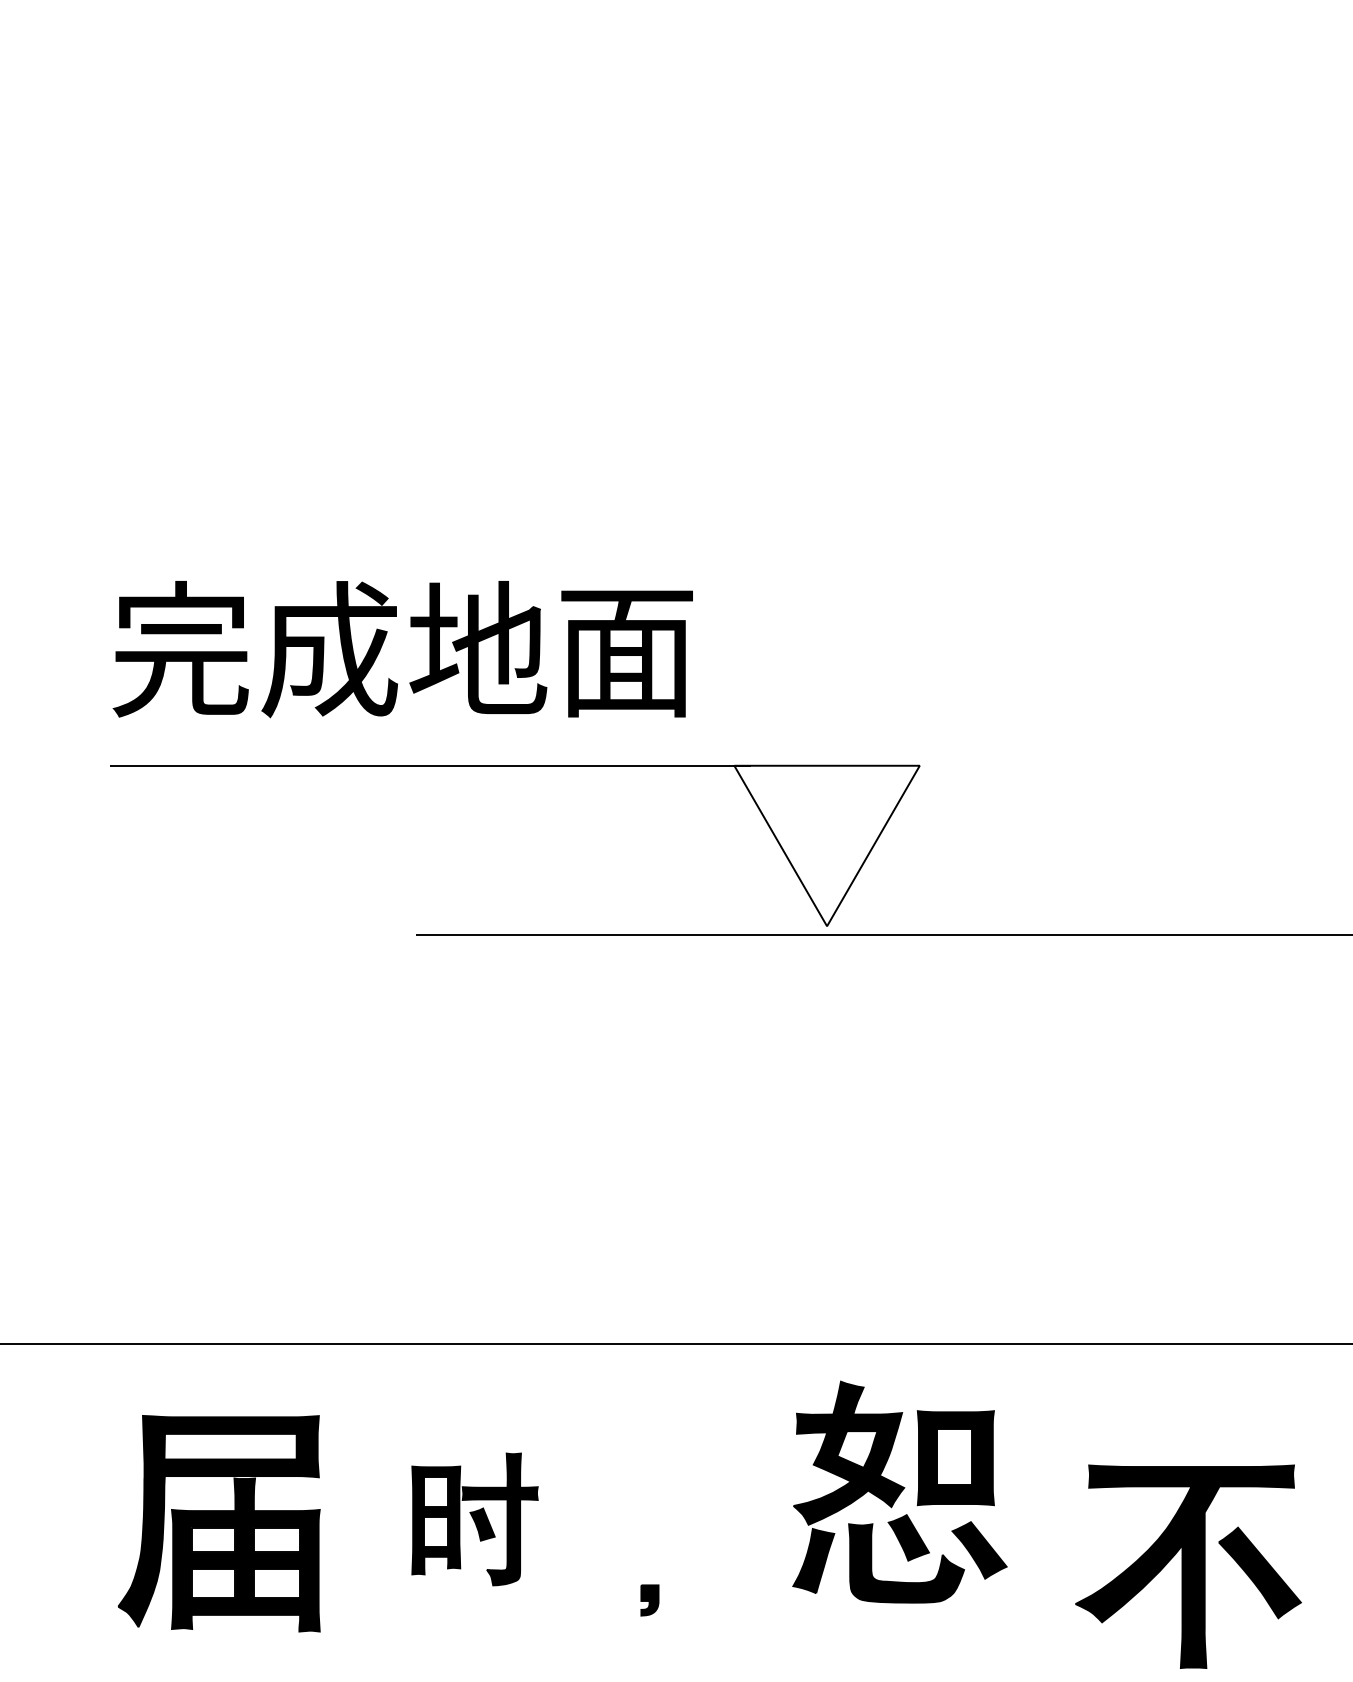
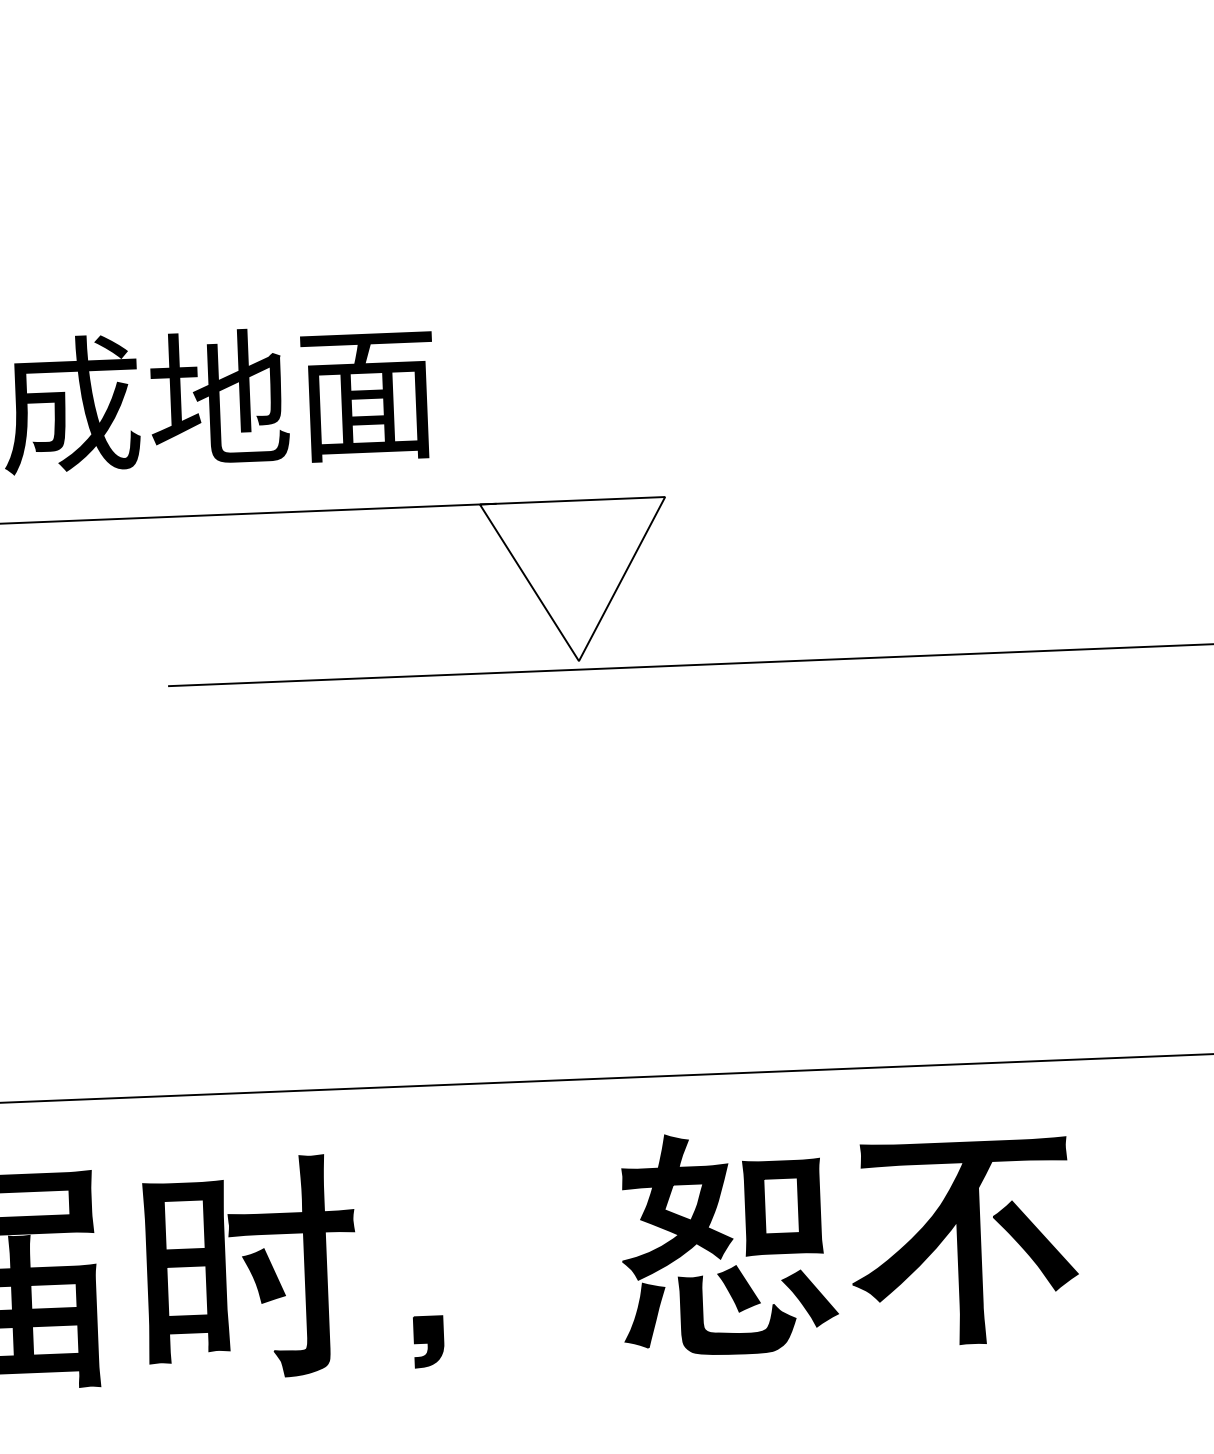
part: (899, 1491) -> (727, 1242), moved
part: (474, 1519) -> (250, 1268), size x1.67
part: (1188, 1566) -> (964, 1242), moved
part: (649, 1600) -> (428, 1341), size x1.67

